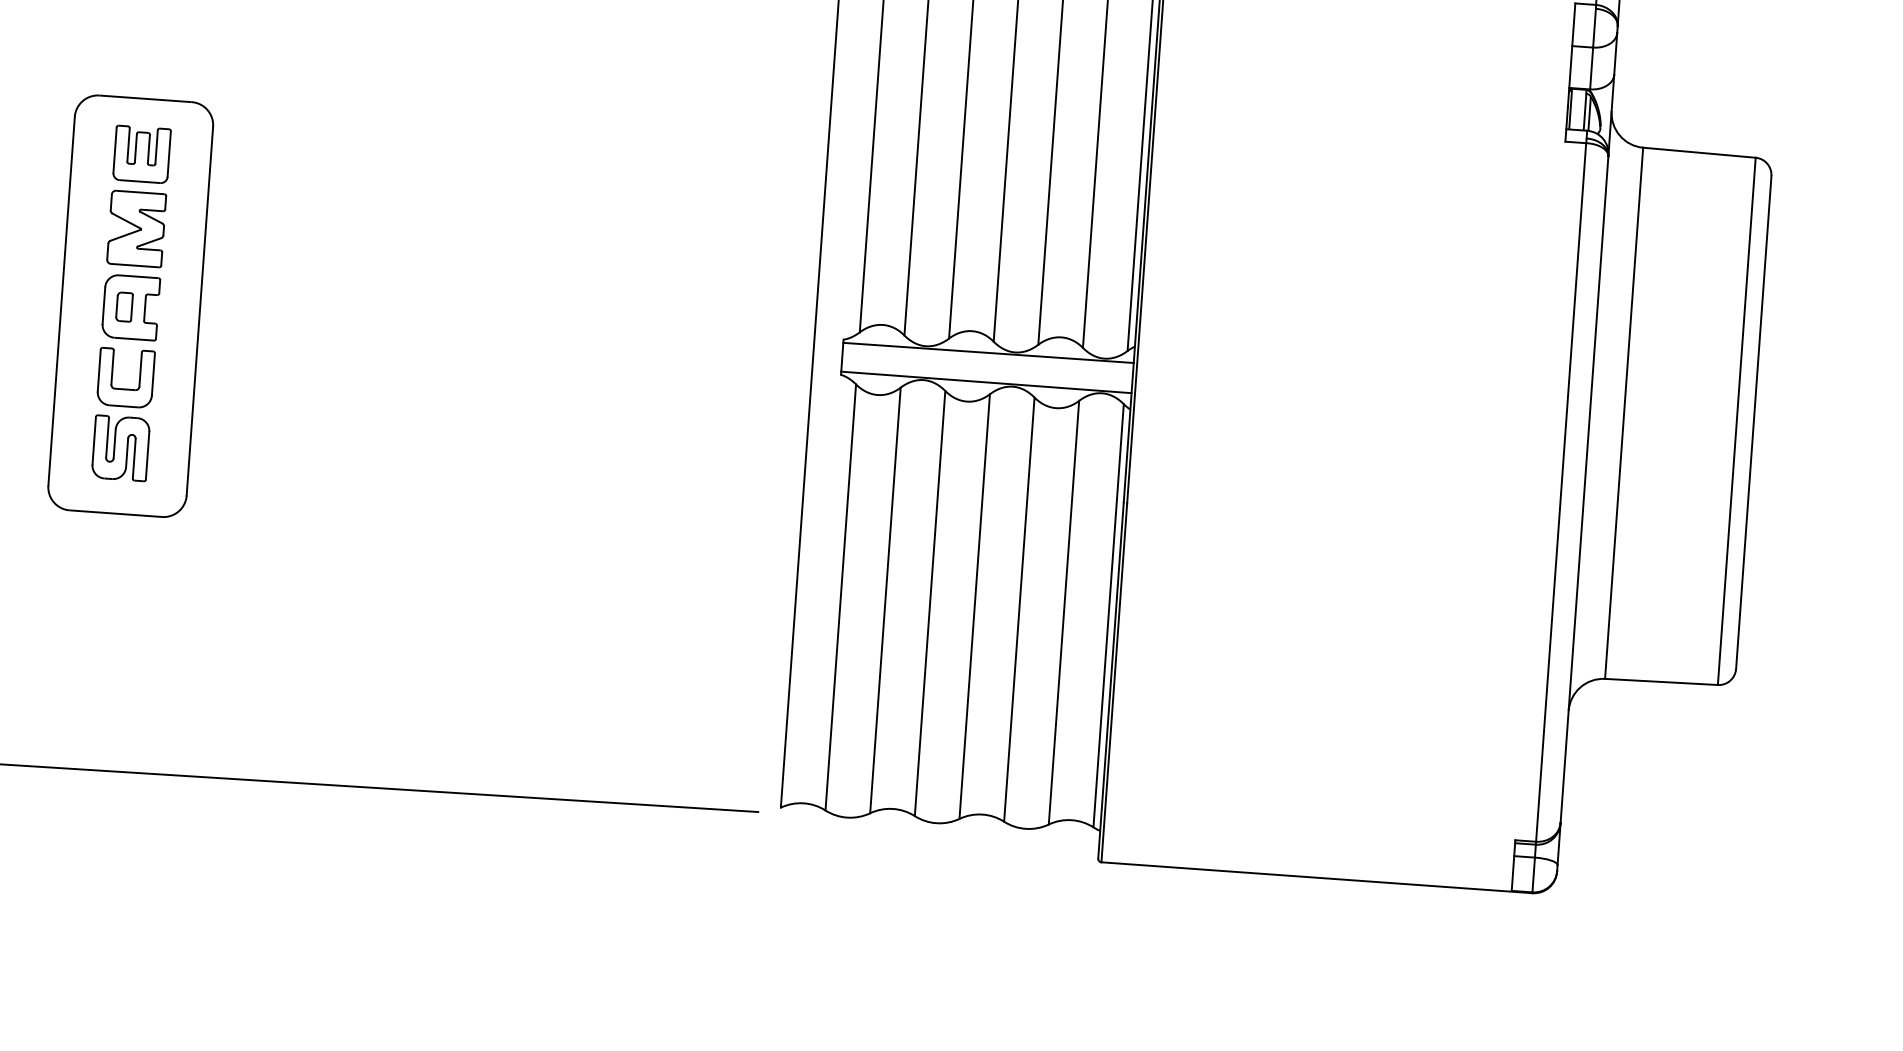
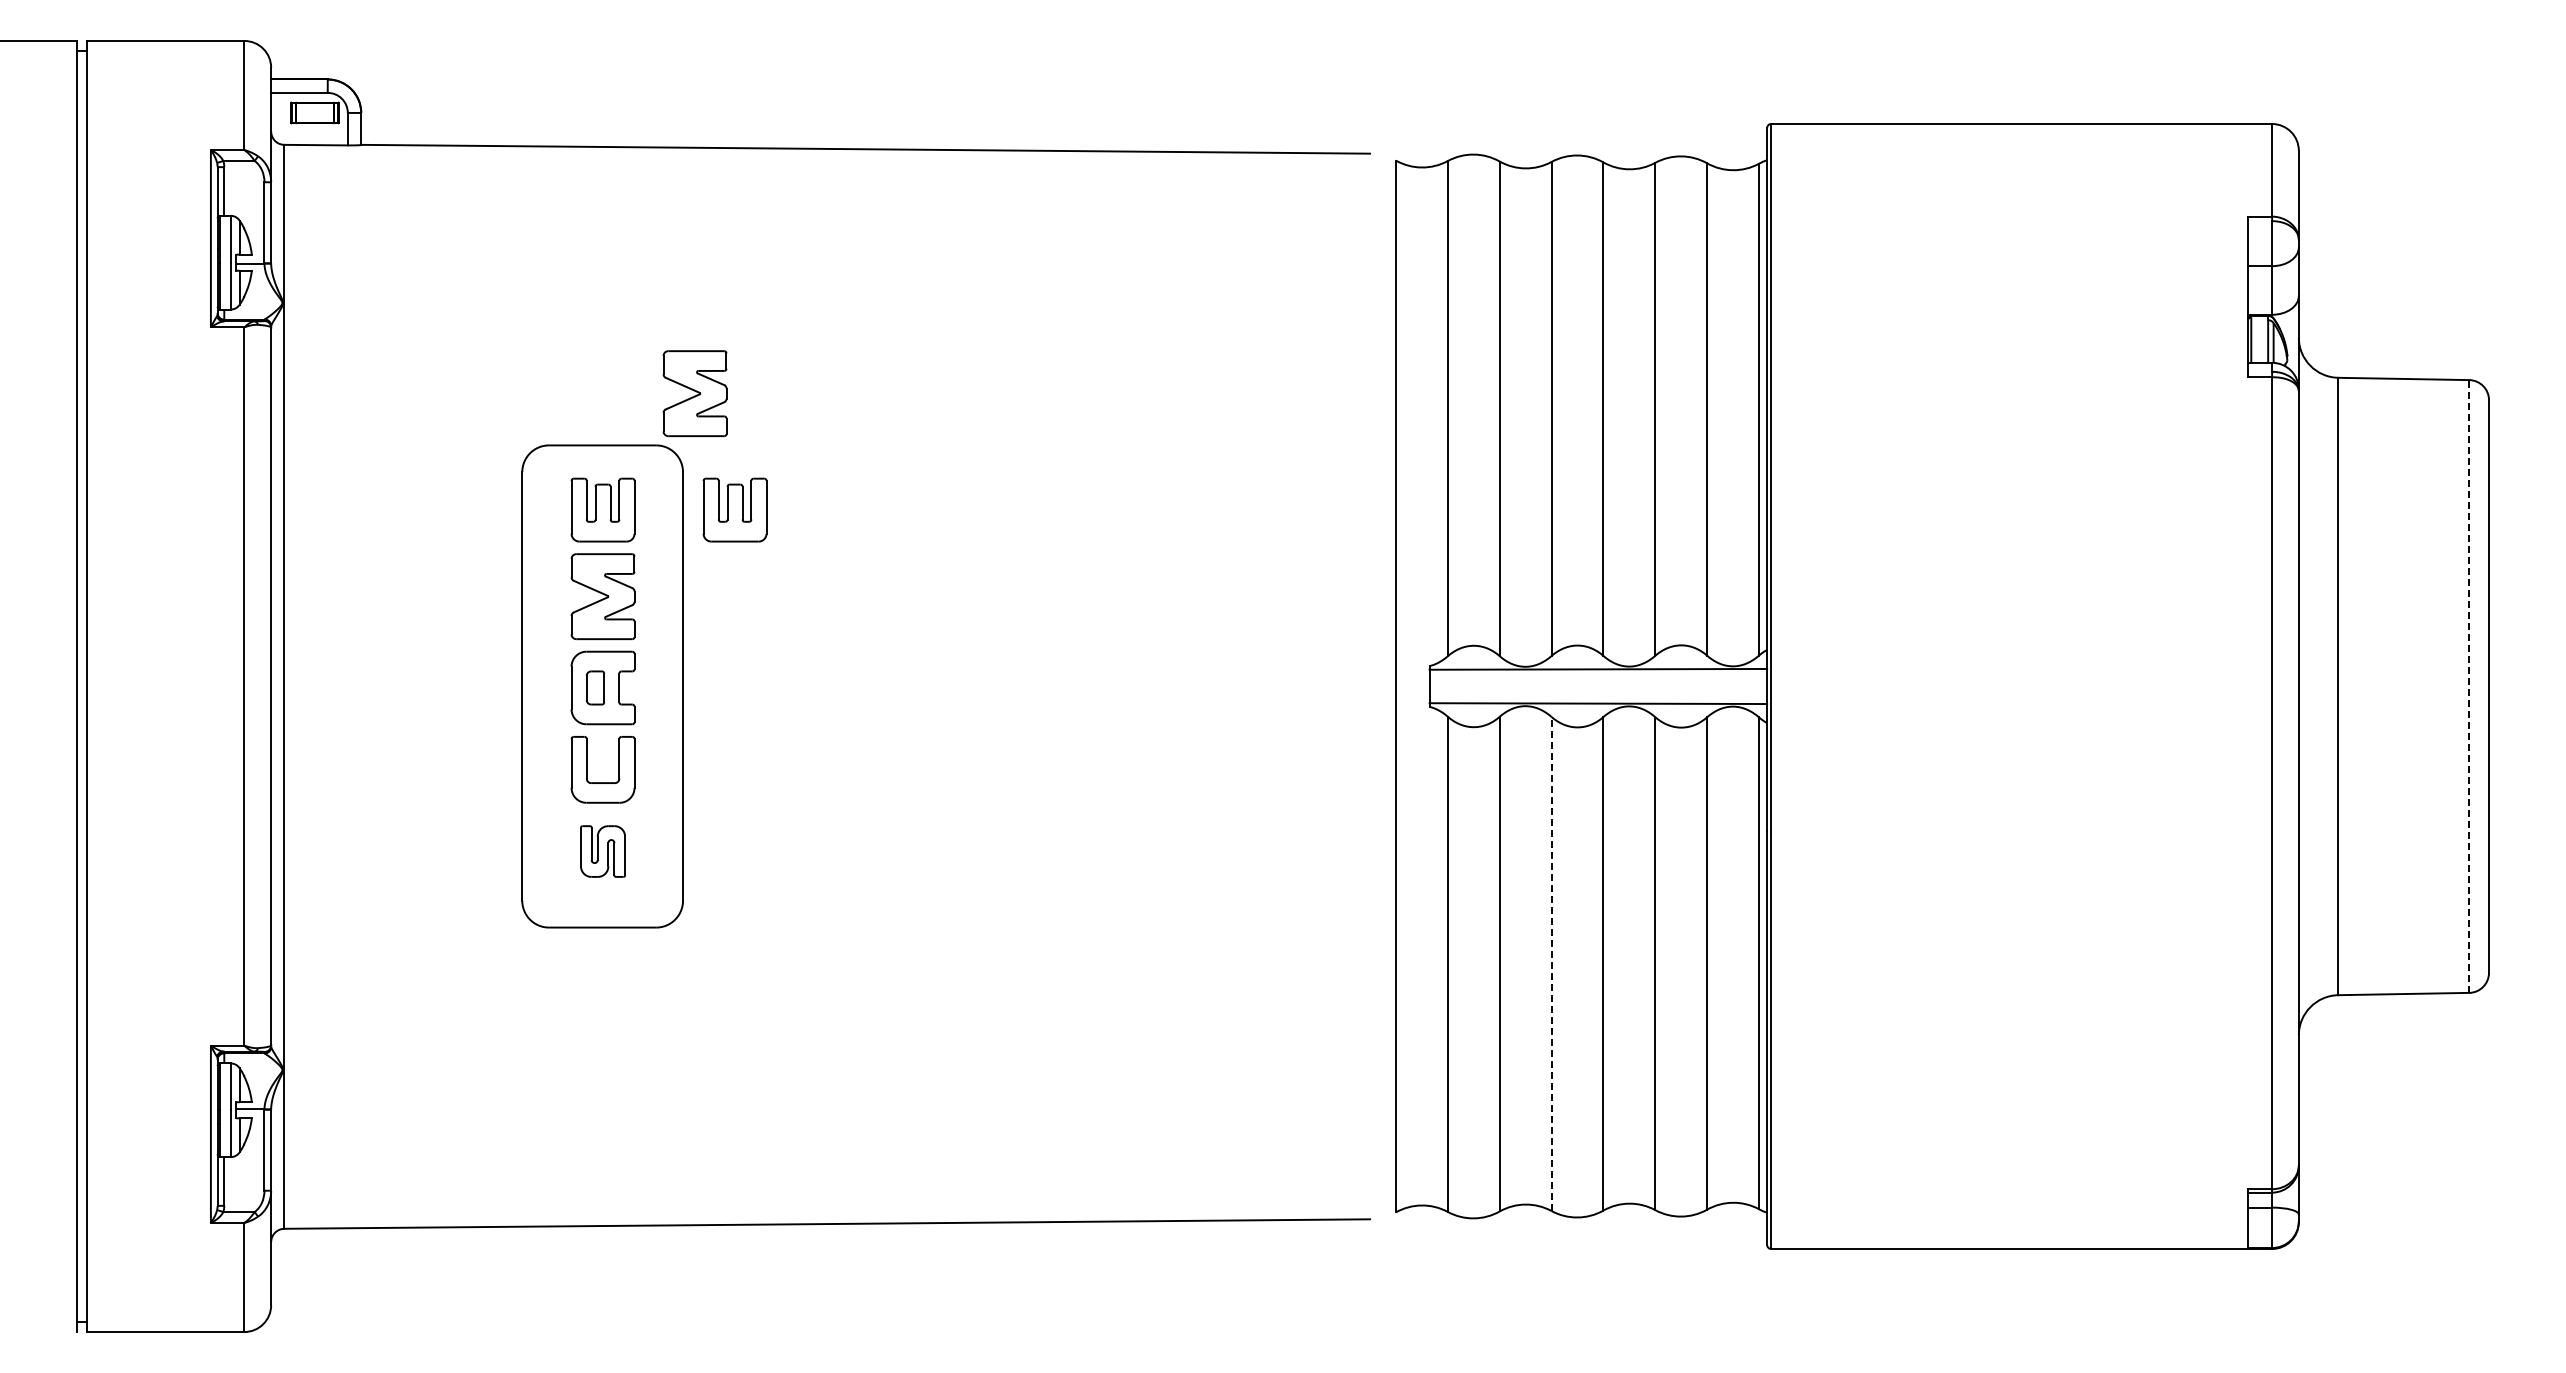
part: (227, 59) -> (694, 393), added
part: (255, 162) -> (734, 509), added
line: (1736, 421) -> (2469, 686), solid -> dashed
part: (120, 448) -> (602, 851), size x0.7
line: (930, 603) -> (1551, 963), solid -> dashed

